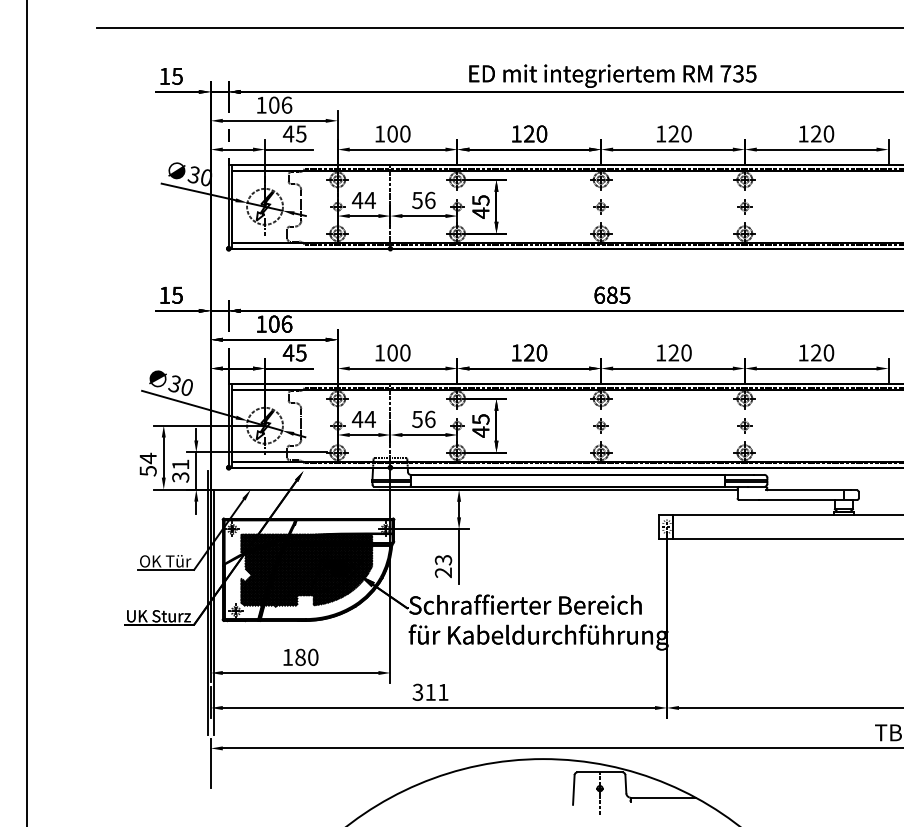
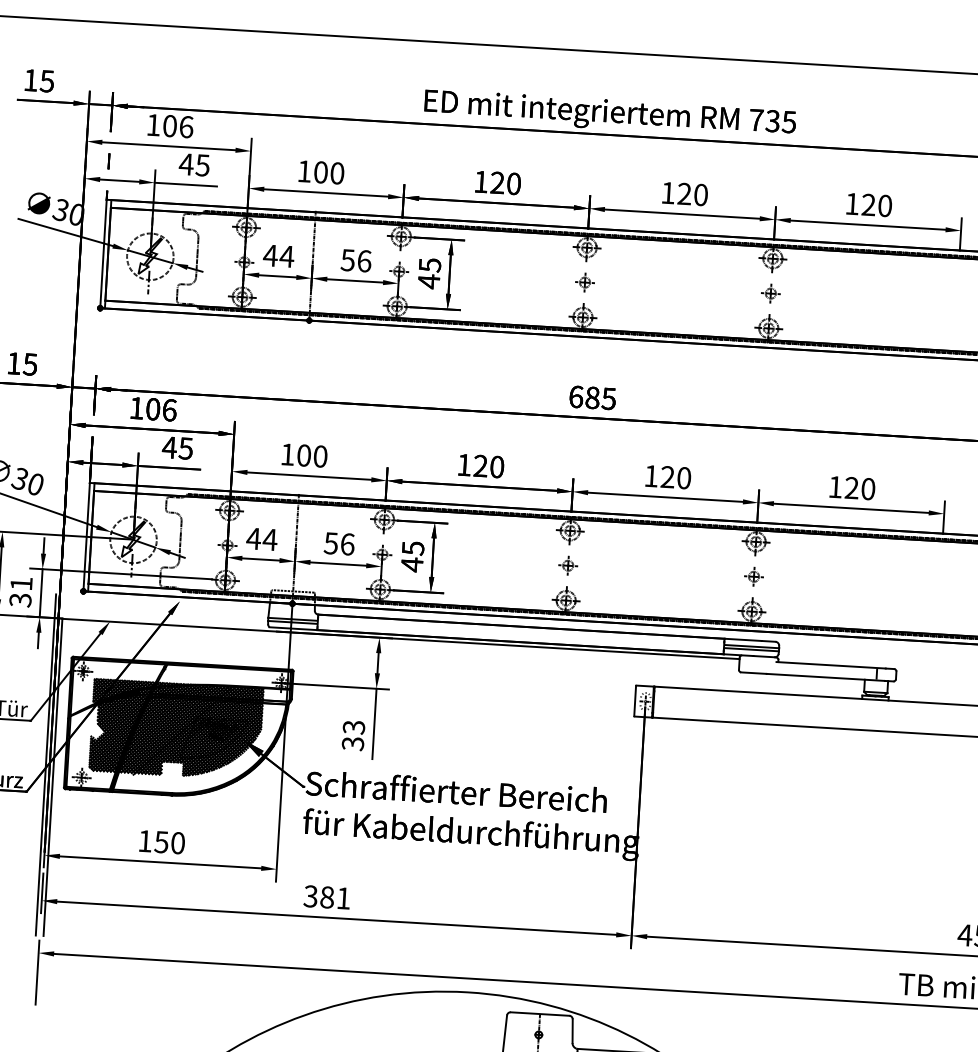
text: (443, 572) -> (353, 743), 23 -> 33
text: (300, 656) -> (161, 841), 180 -> 150
text: (430, 691) -> (327, 896), 311 -> 381

